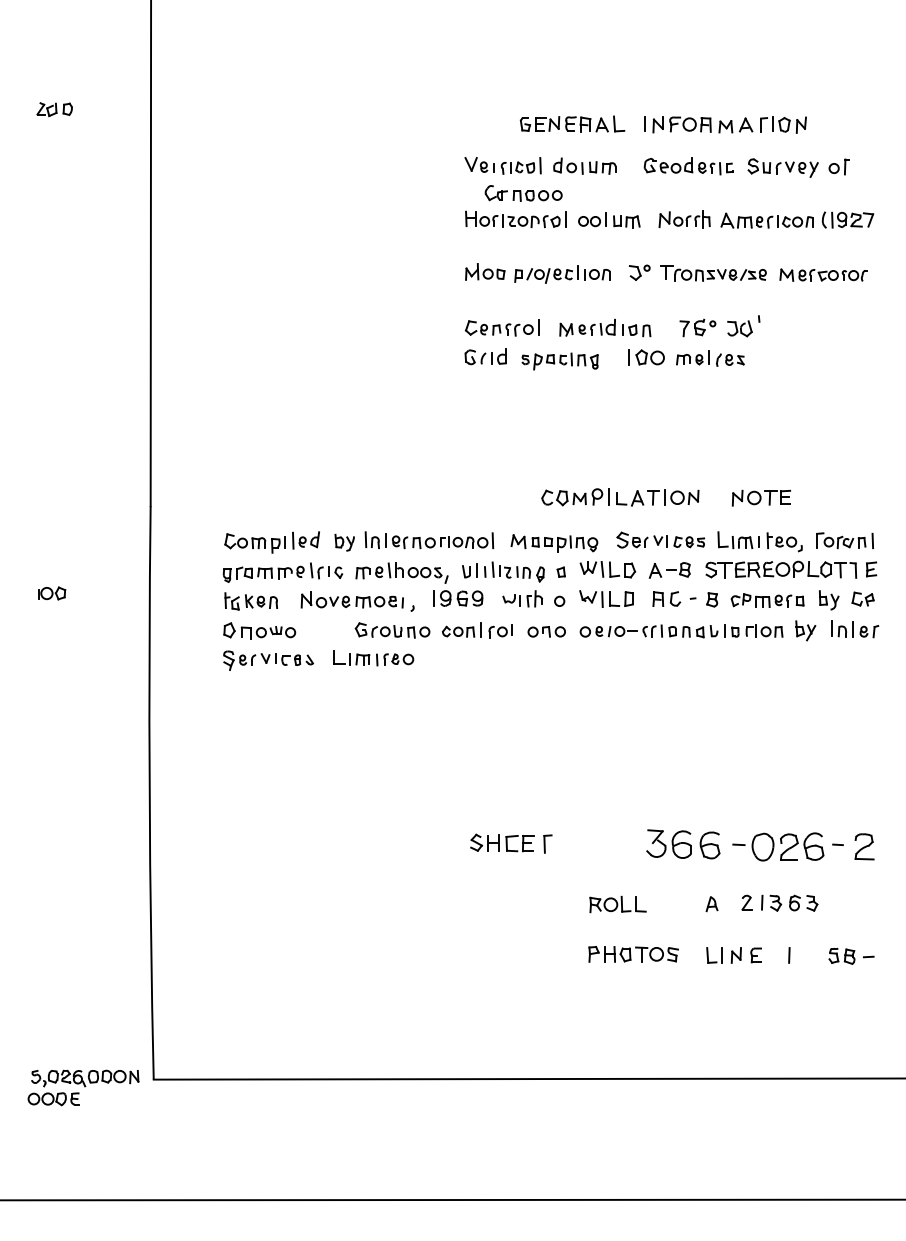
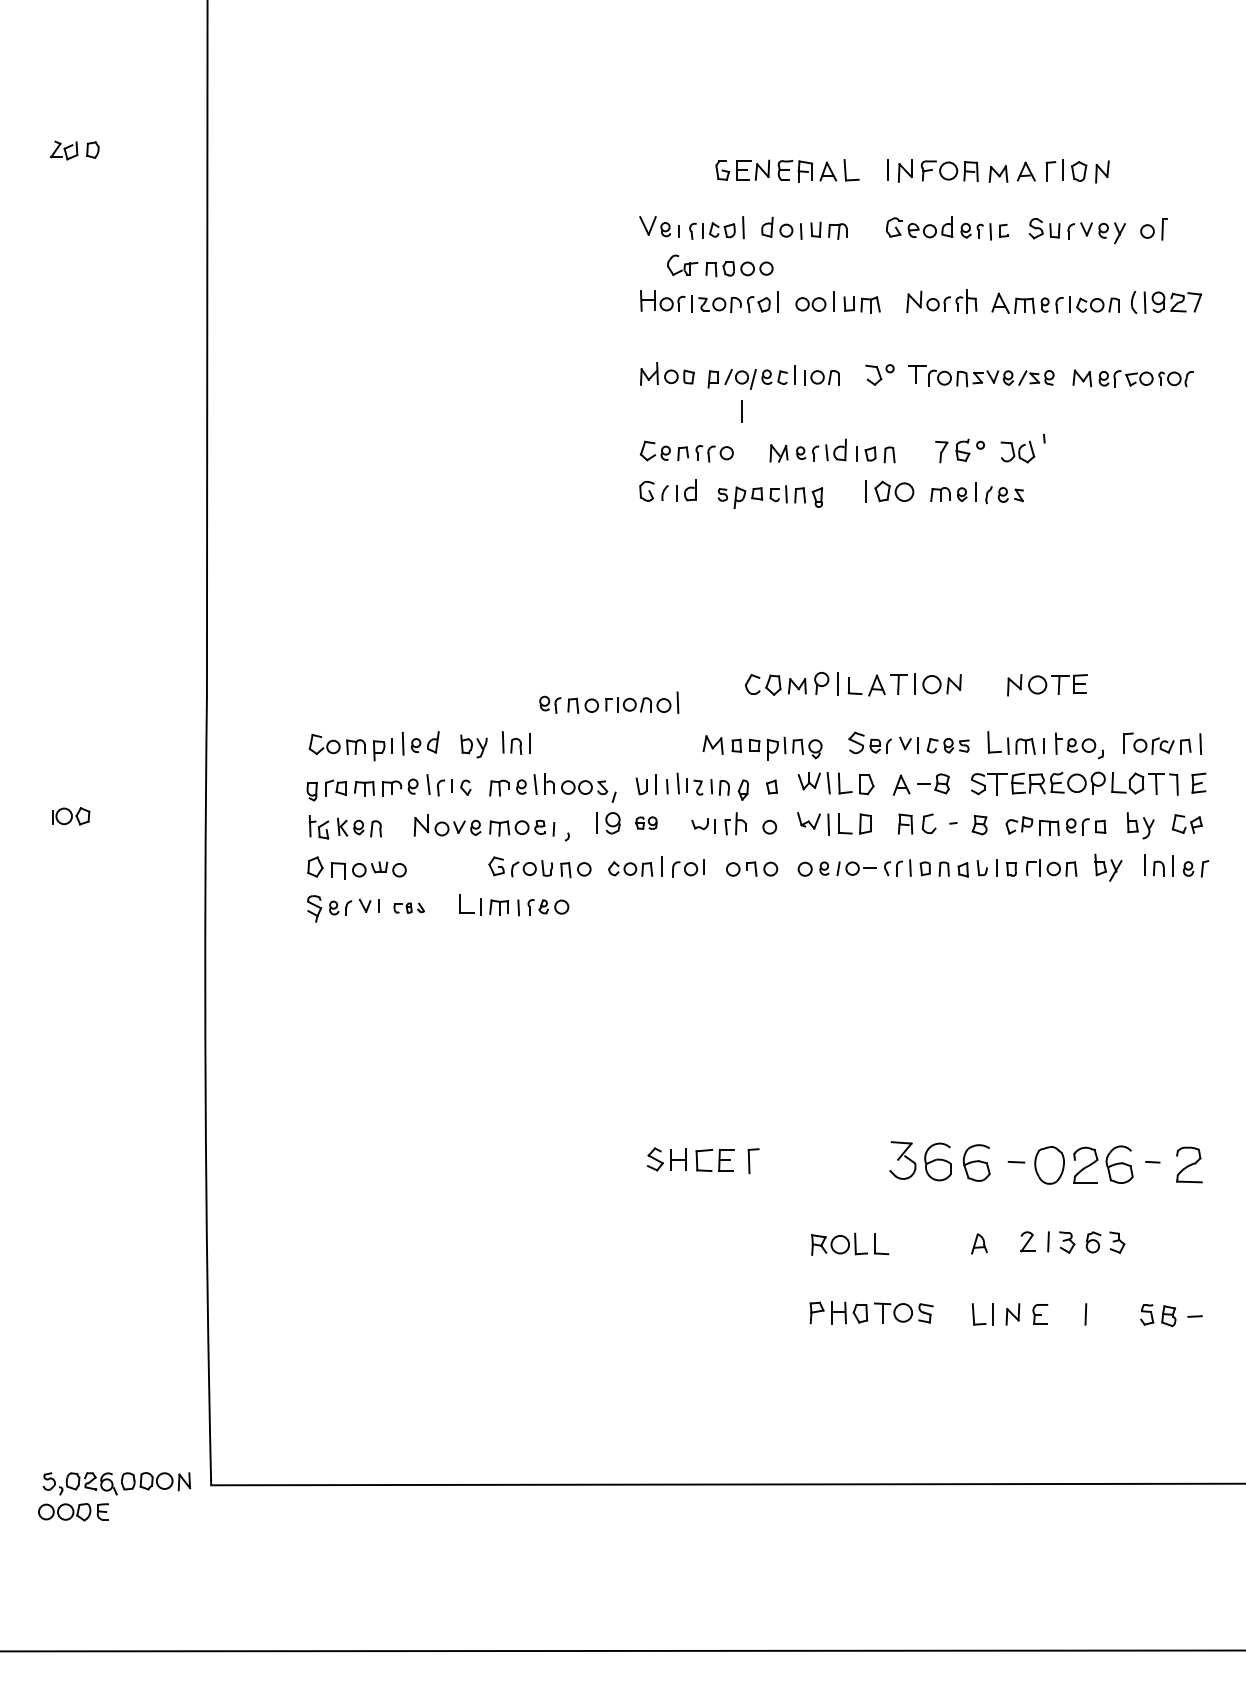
line: (539, 327) -> (741, 411), moved
part: (443, 540) -> (609, 702), moved
part: (470, 597) -> (646, 822), size x0.6
part: (297, 659) -> (409, 907), size x0.7

